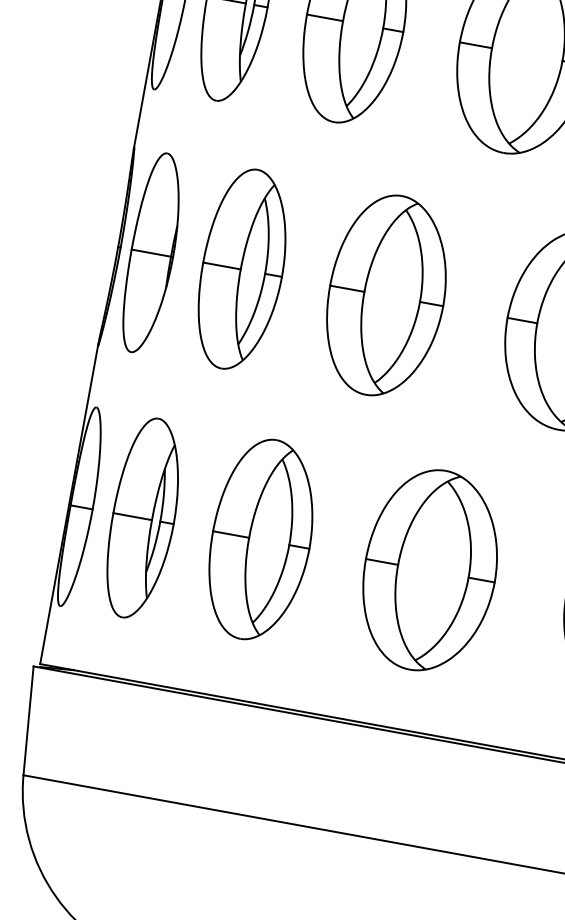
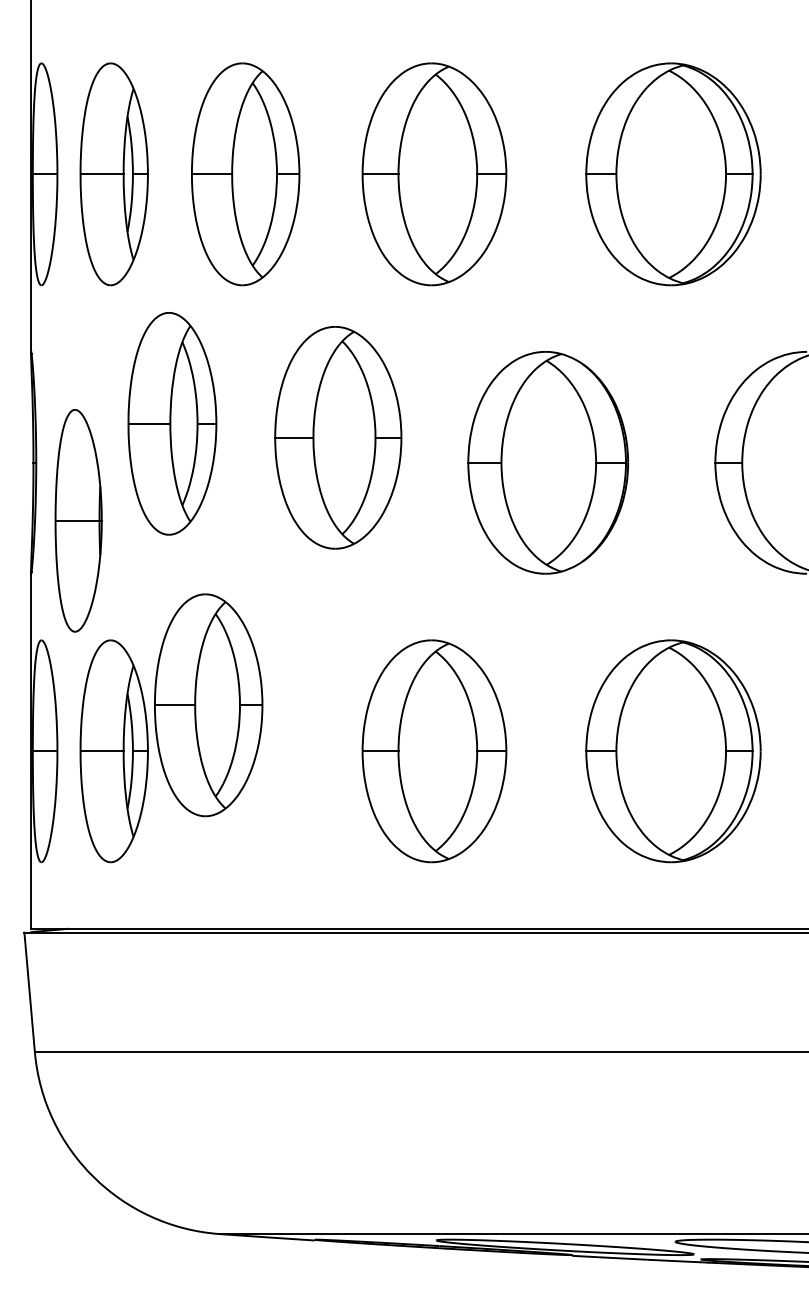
part: (152, 253) -> (78, 520), moved
part: (242, 269) -> (172, 423), moved
part: (386, 295) -> (338, 437), moved
part: (261, 540) -> (208, 705), moved

